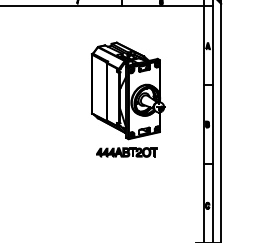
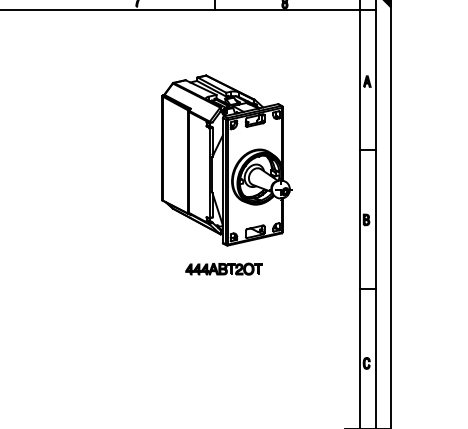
part: (126, 152) -> (223, 269), size x0.71

